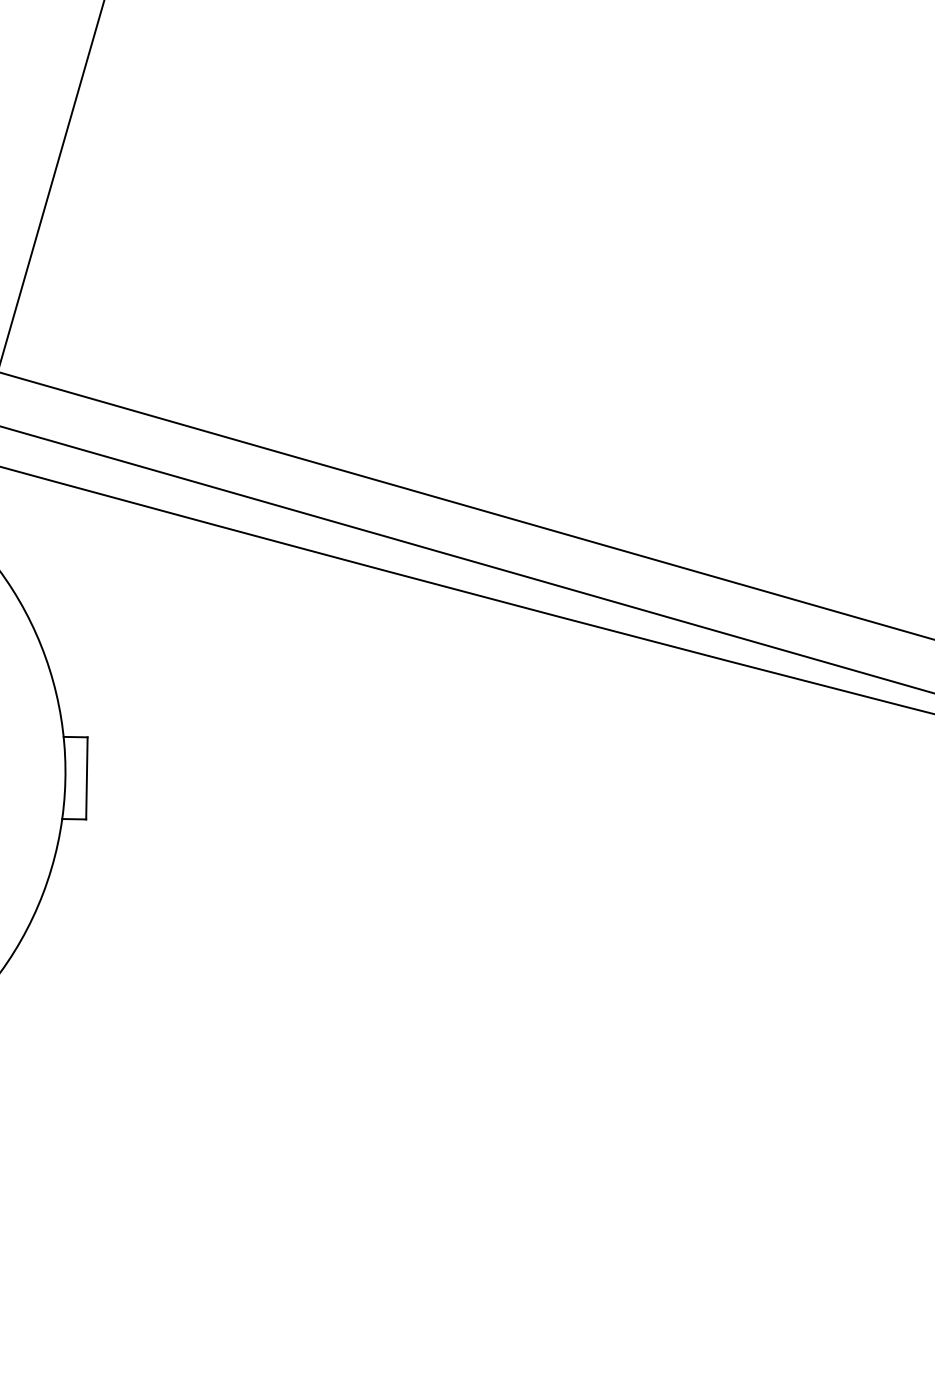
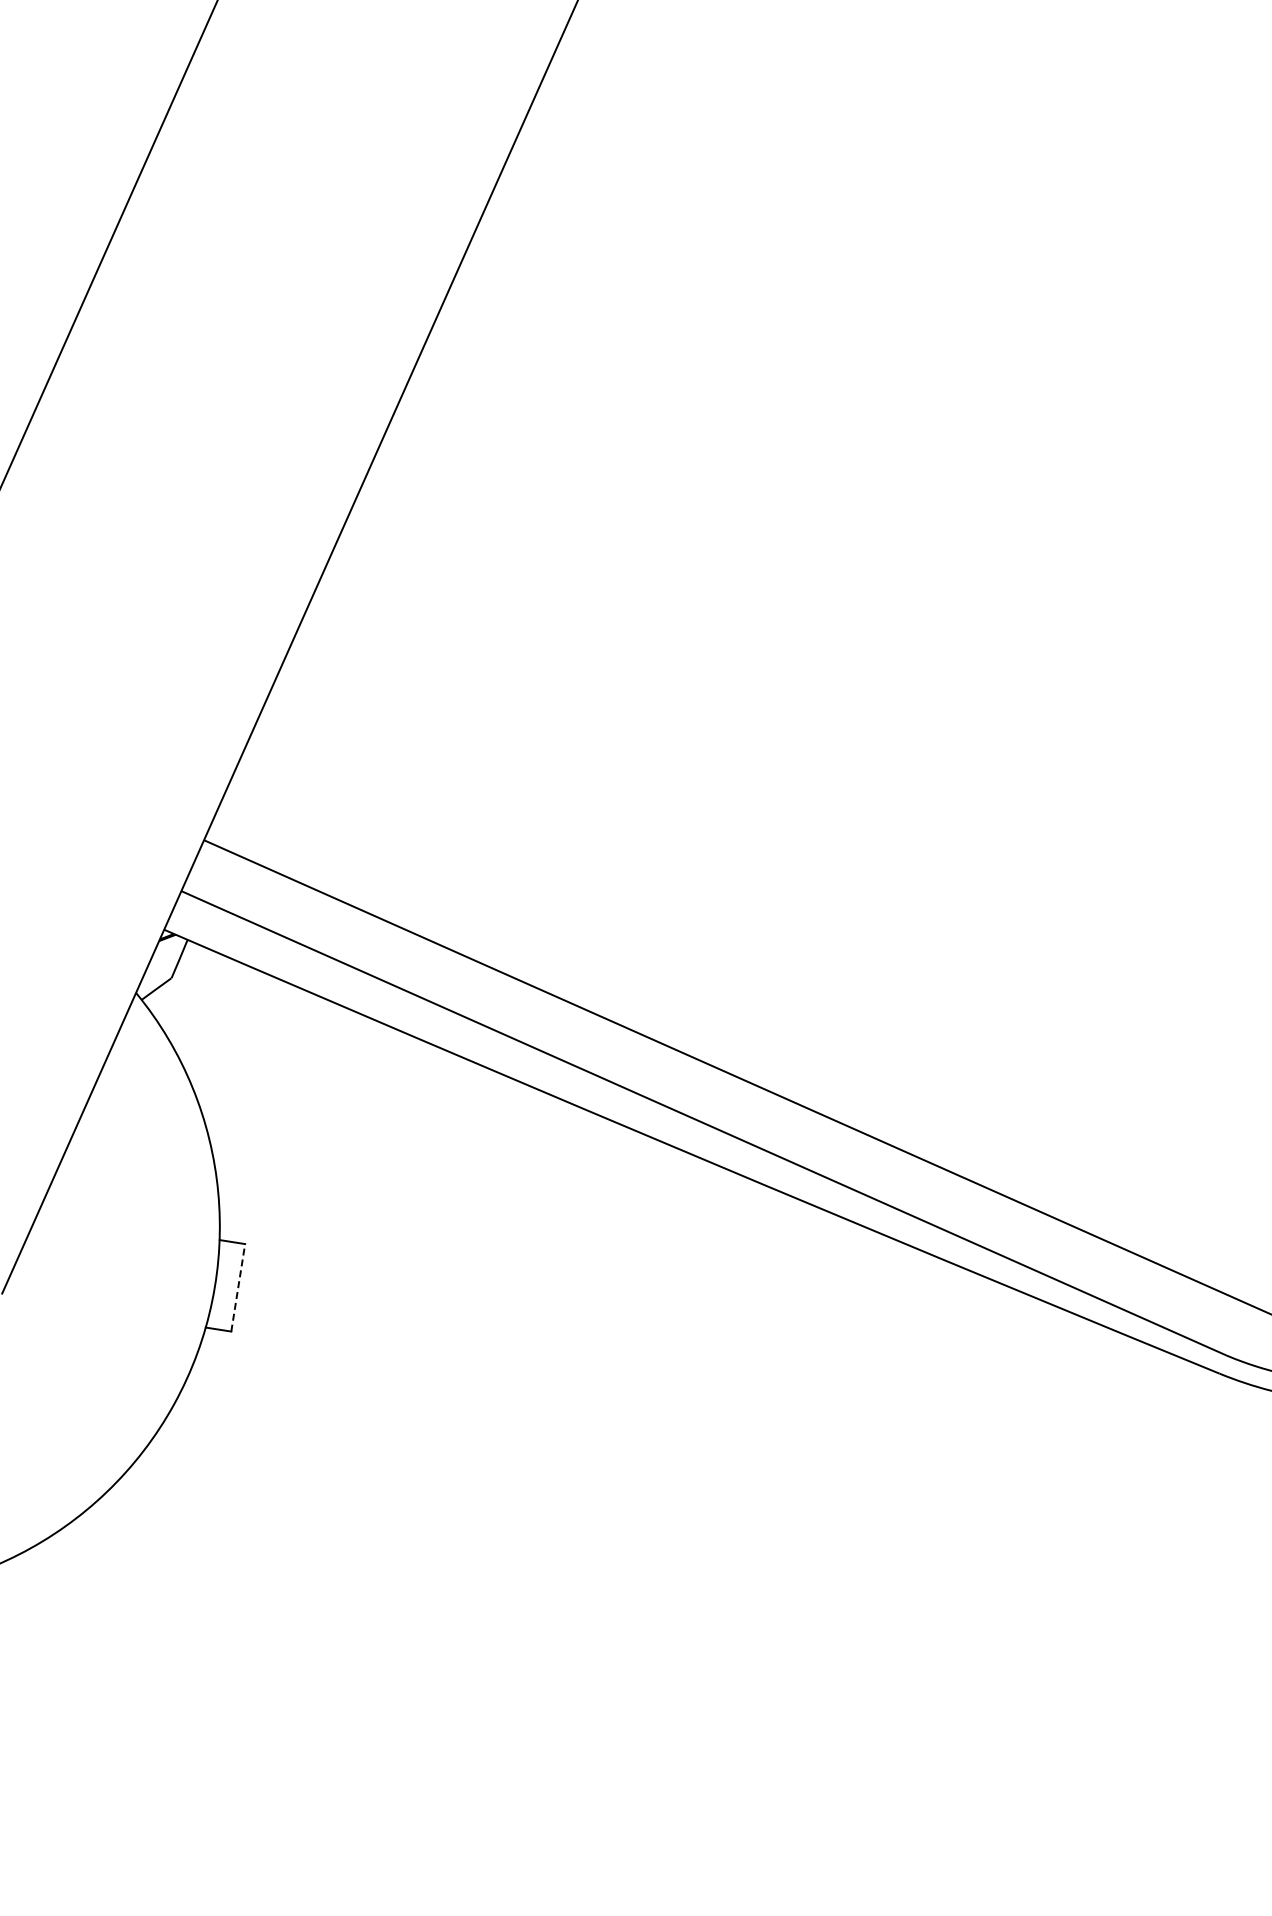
line: (87, 778) -> (238, 1287), solid -> dashed

